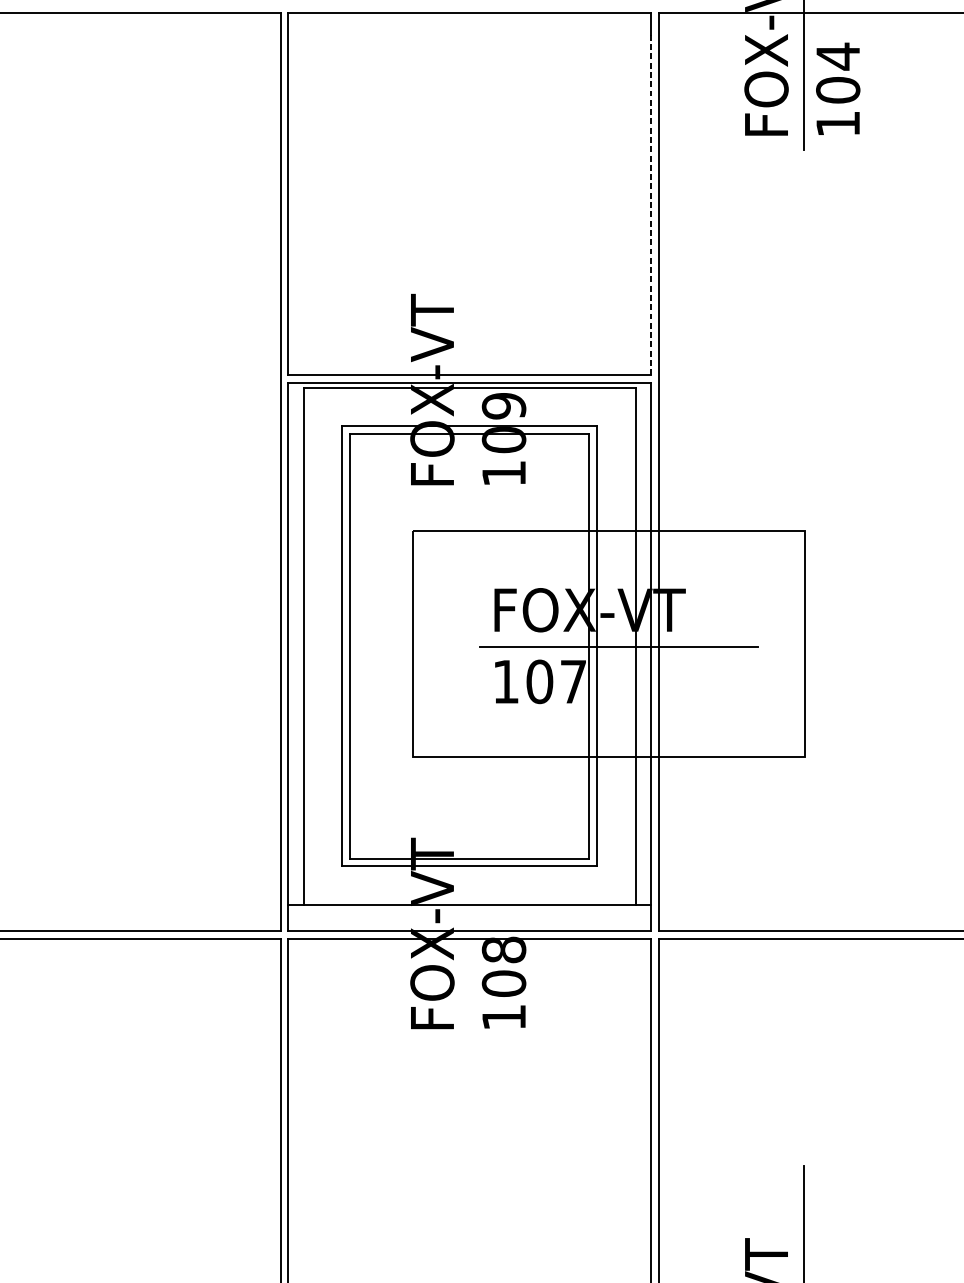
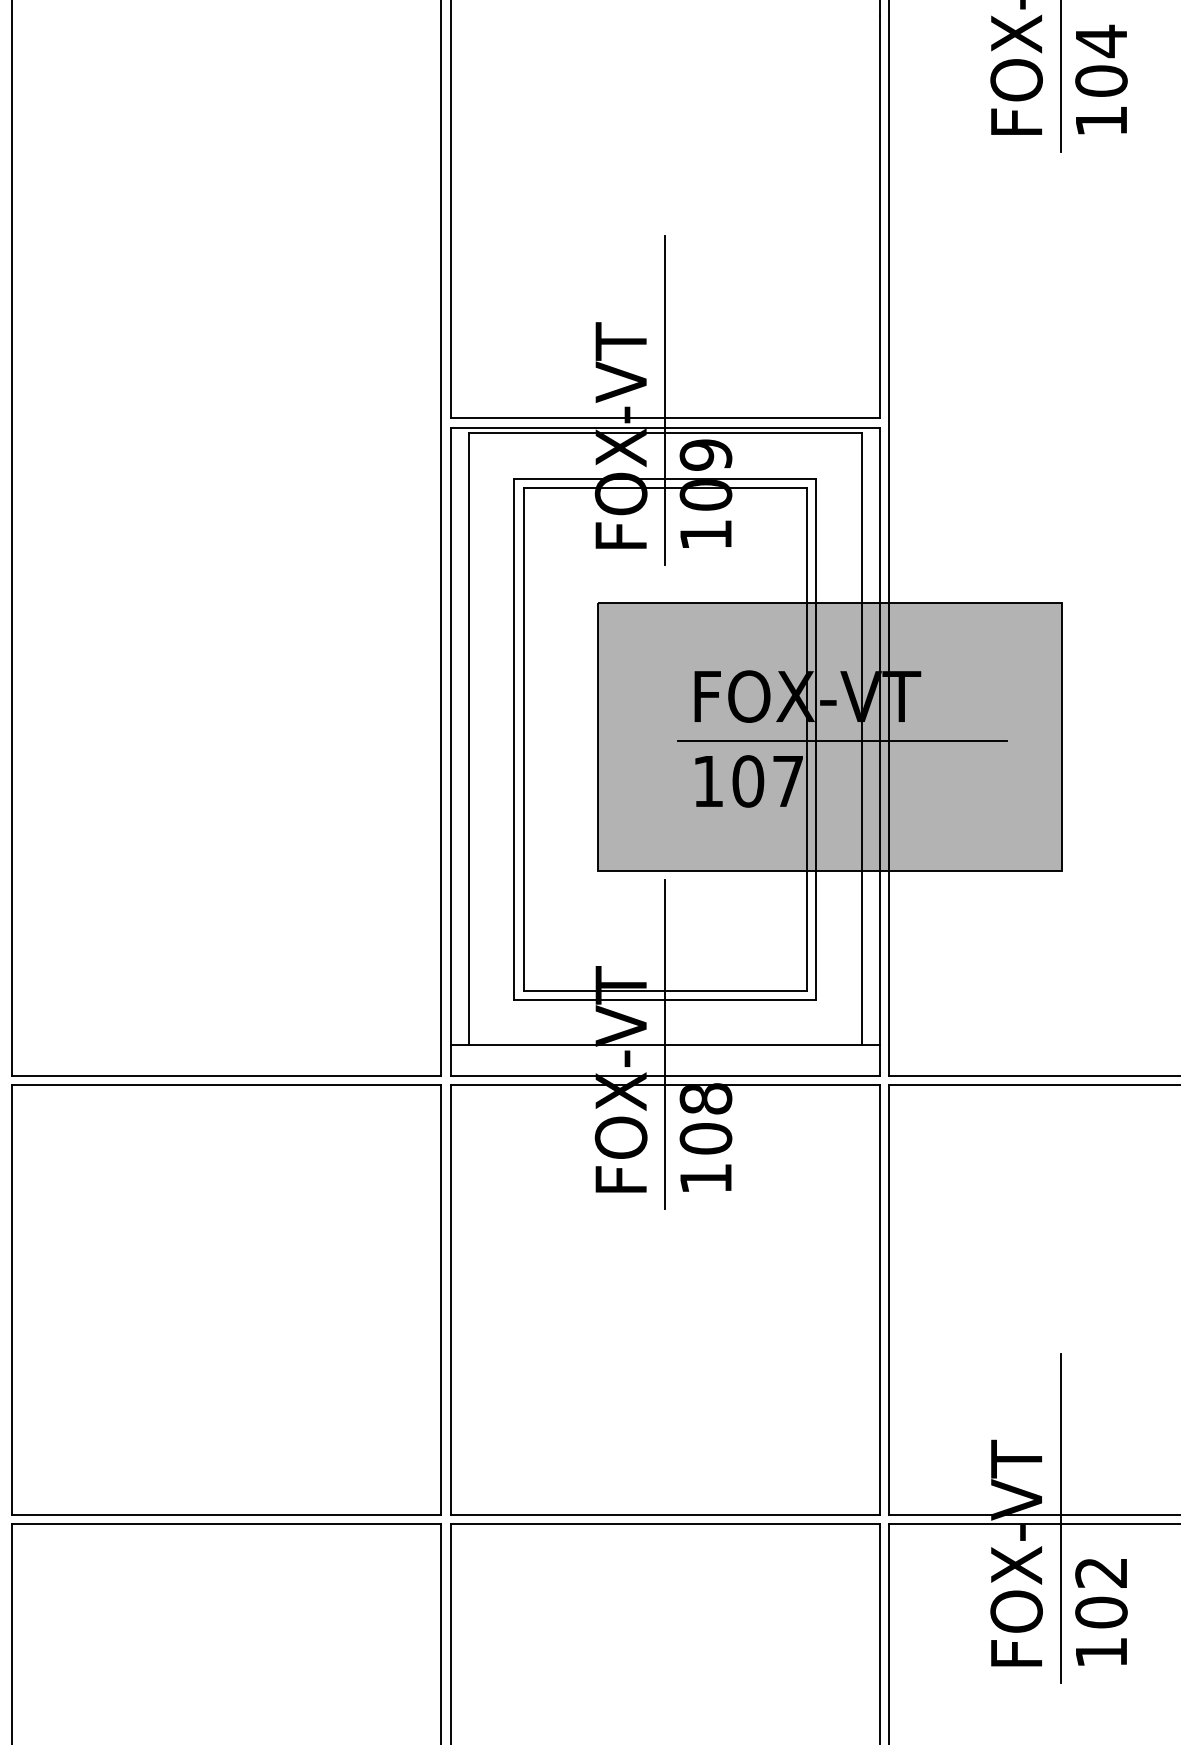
line: (650, 204) -> (879, 216), dashed -> solid
line: (469, 360) -> (665, 400), added
fill: (609, 643) -> (830, 736), added
line: (469, 904) -> (665, 1044), added

